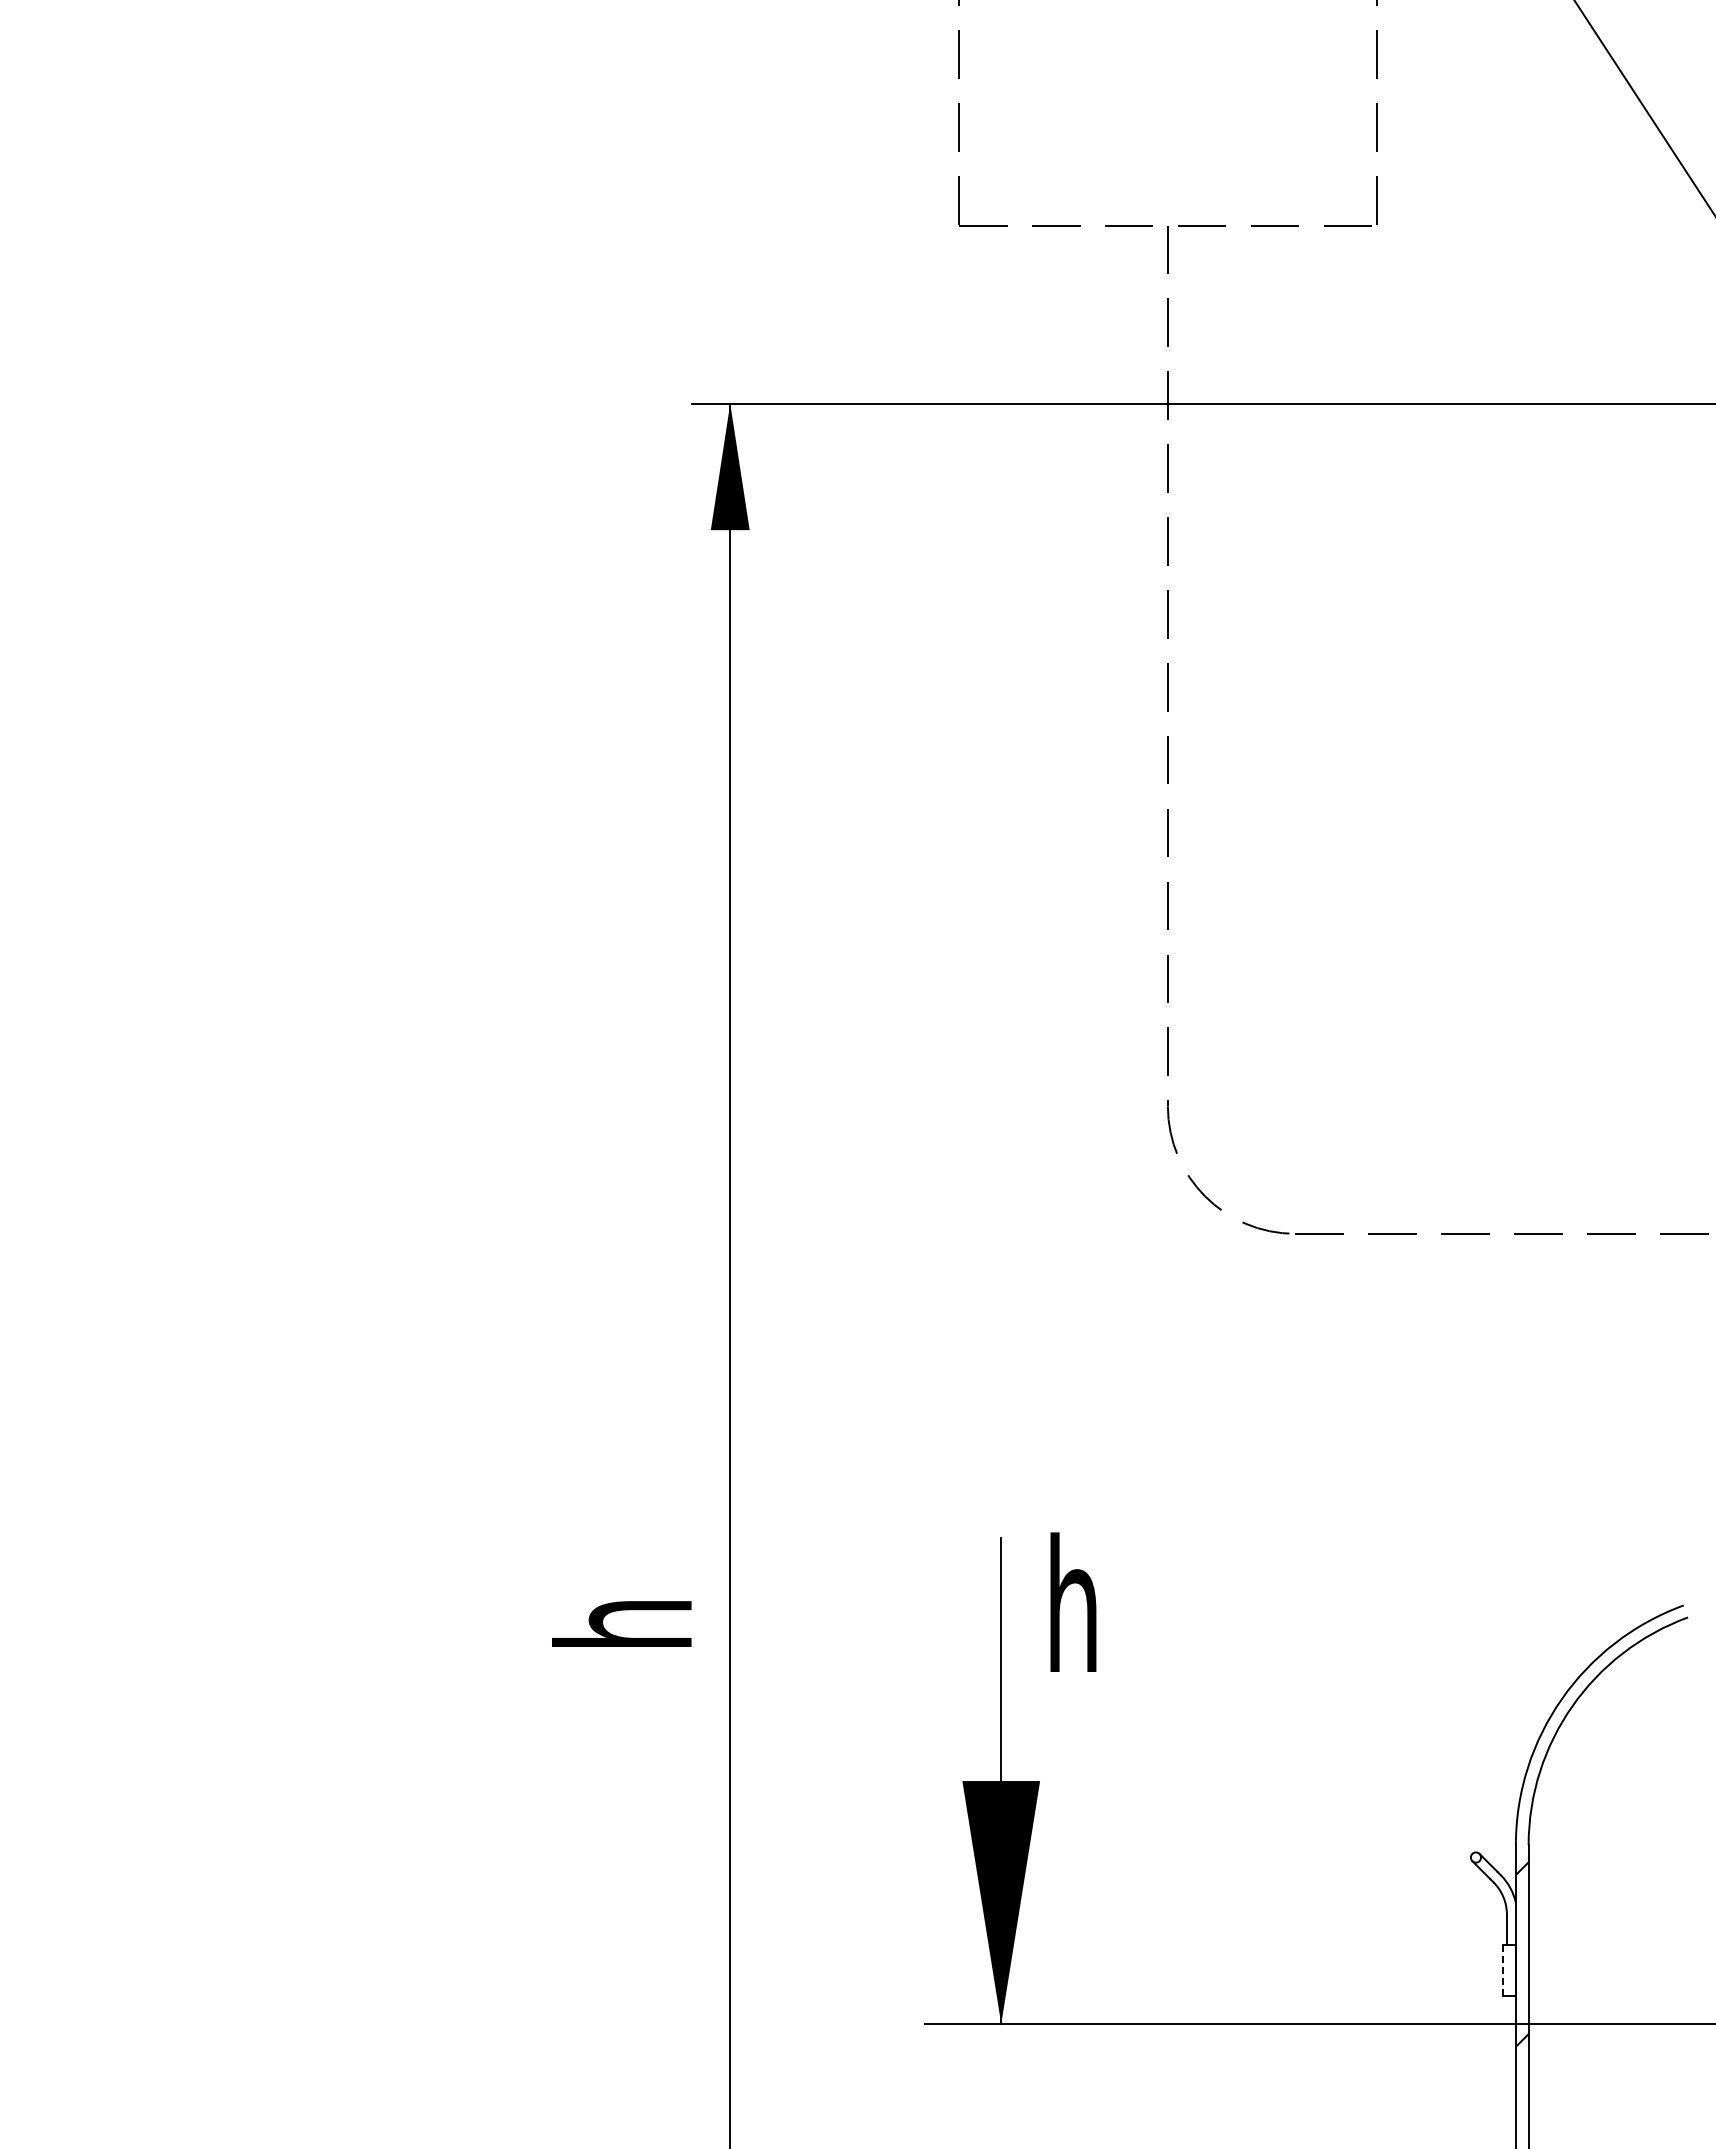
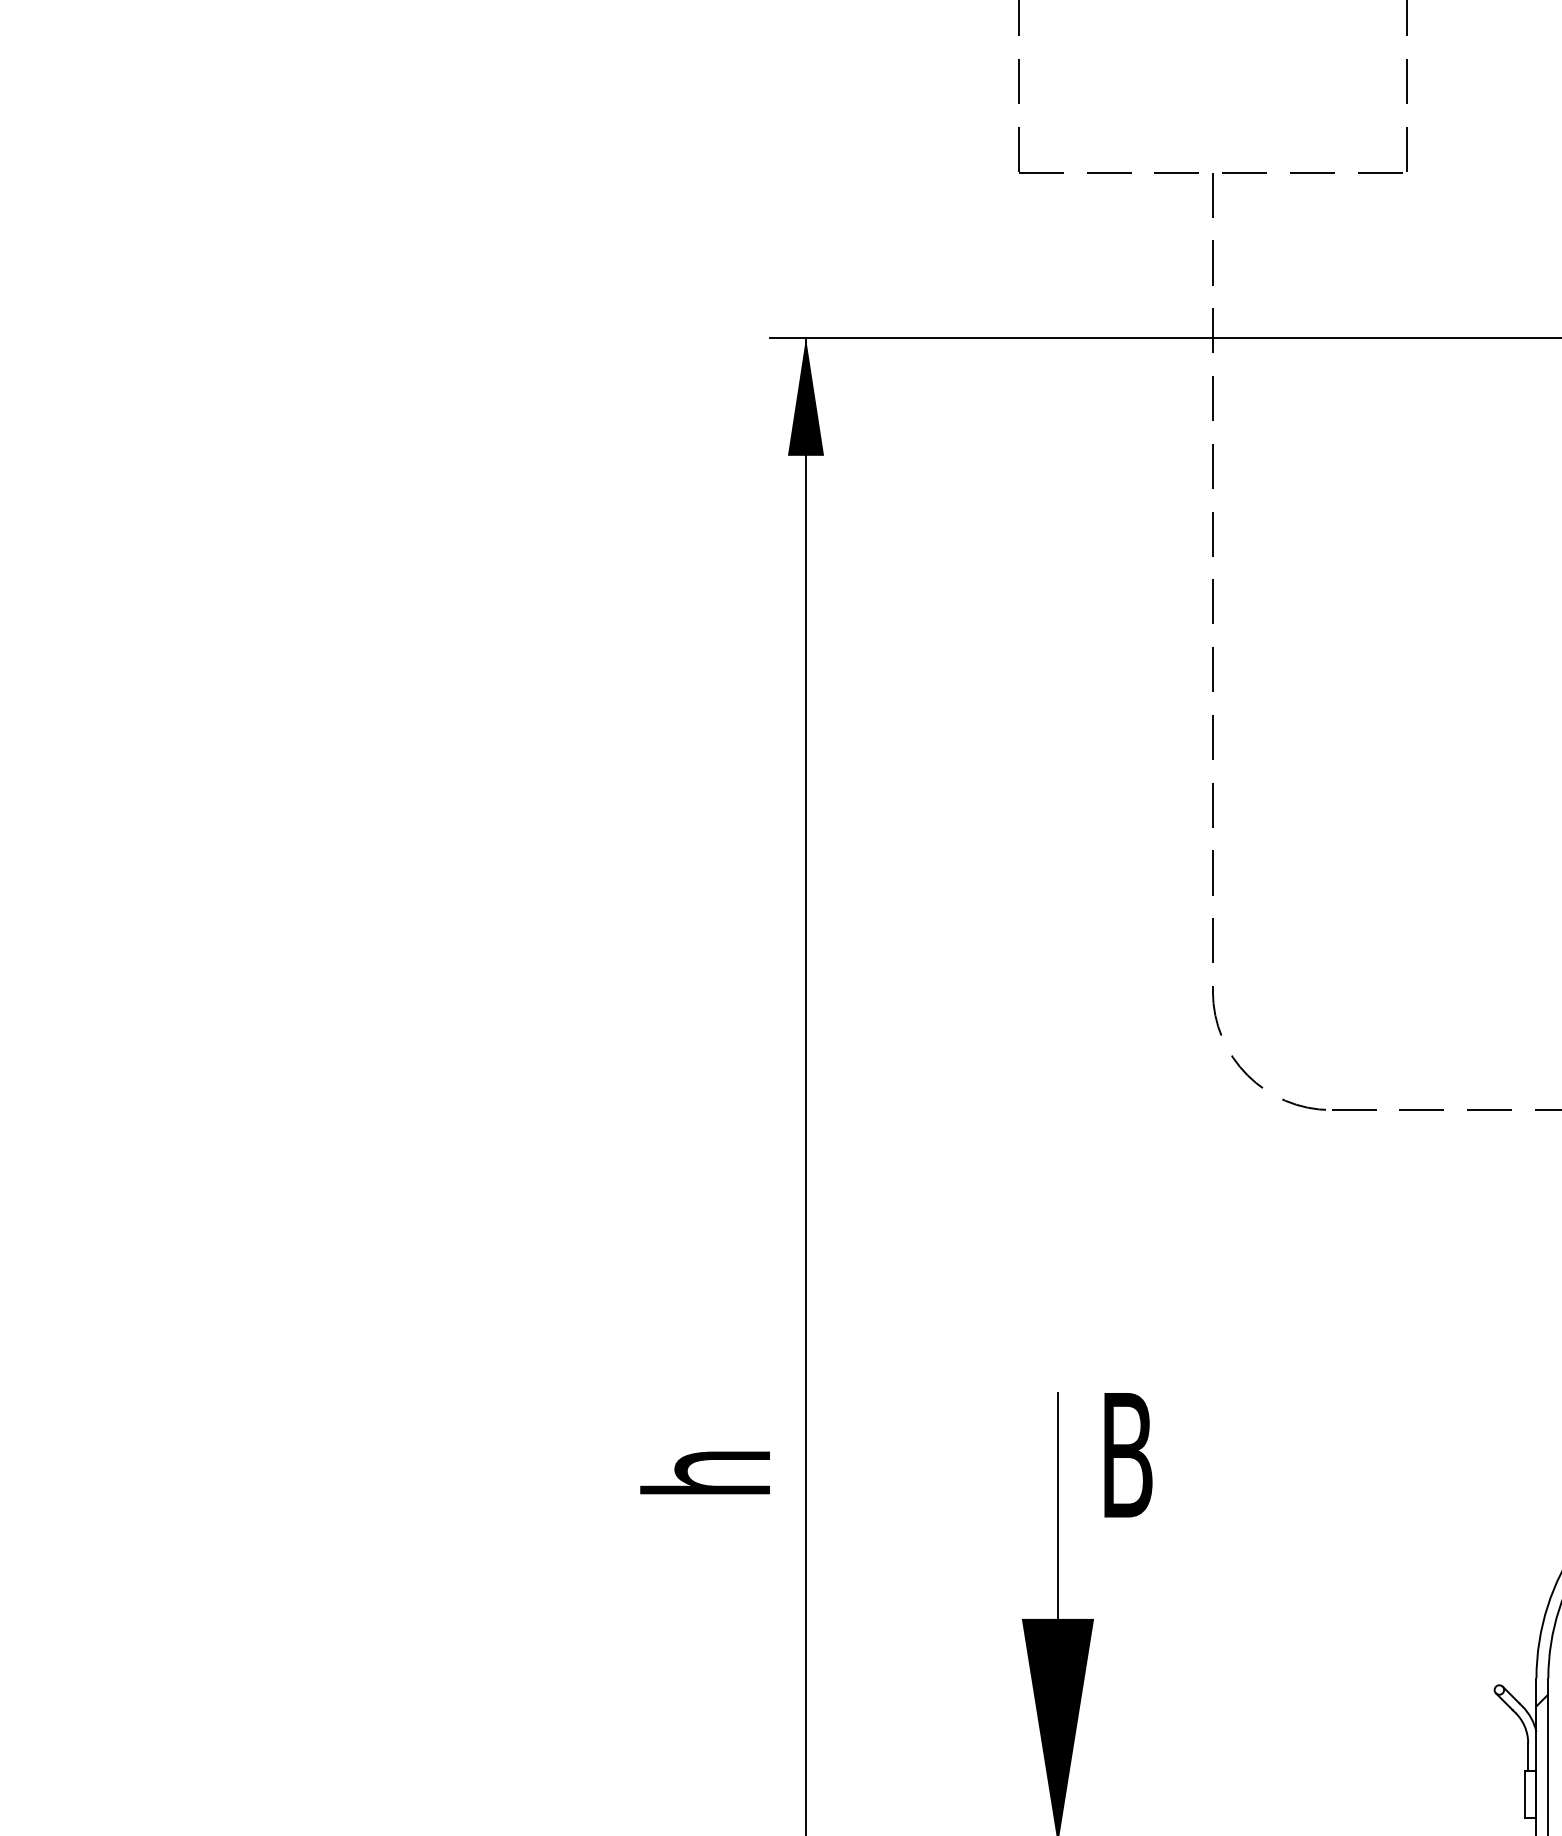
text: (1076, 1601) -> (1127, 1451), h -> B
line: (1503, 1970) -> (1524, 1795), dashed -> solid

